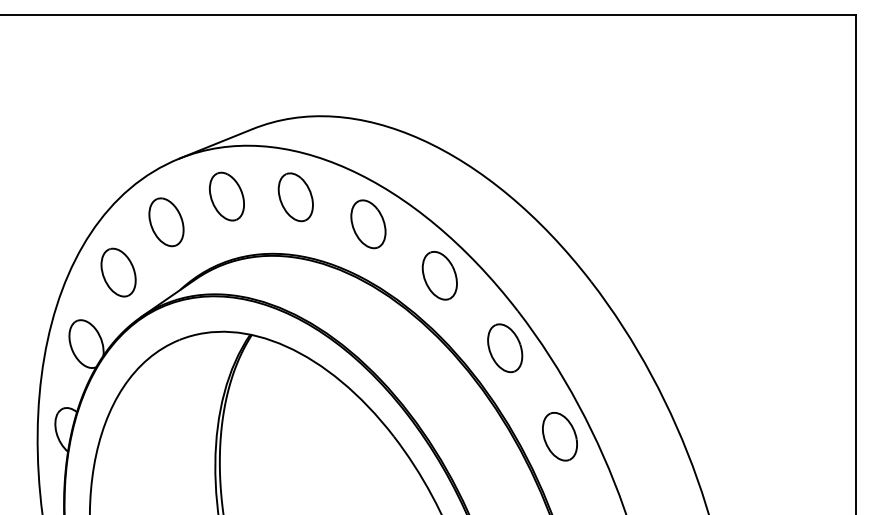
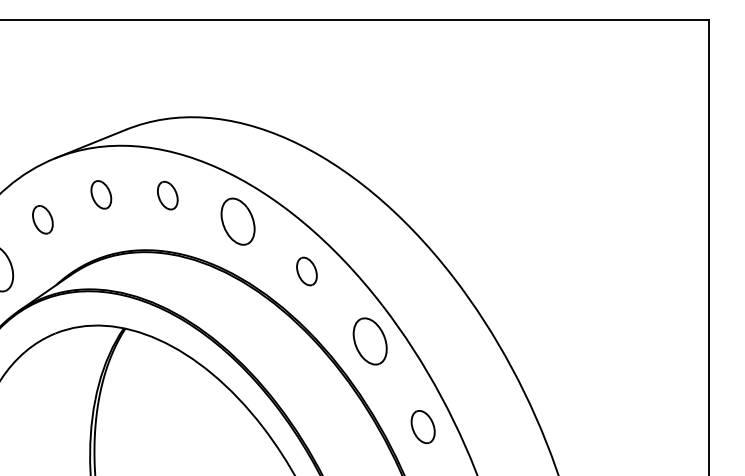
part: (226, 196) -> (100, 194), size x0.6
part: (295, 197) -> (167, 195), size x0.6
part: (166, 222) -> (42, 219), size x0.6
part: (439, 275) -> (306, 271), size x0.6
part: (559, 436) -> (422, 426), size x0.7

